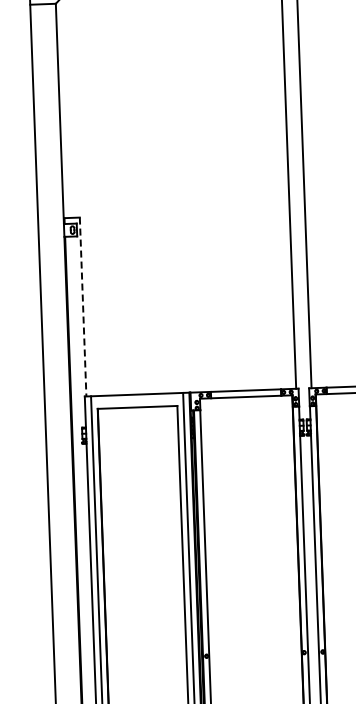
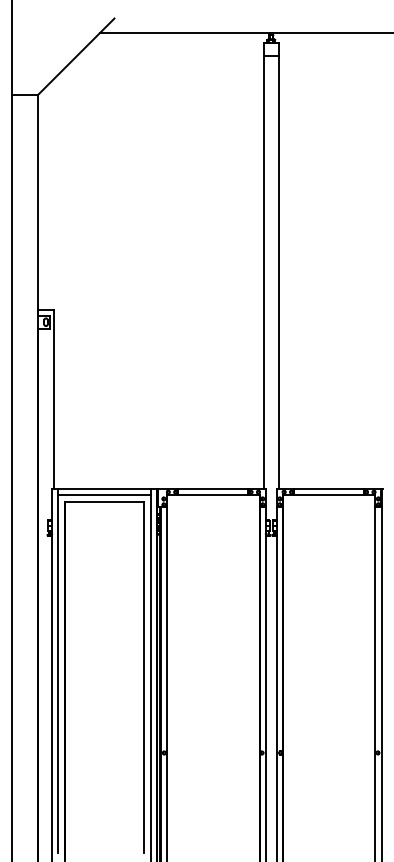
line: (82, 307) -> (53, 399), dashed -> solid
line: (137, 401) -> (104, 495), added

